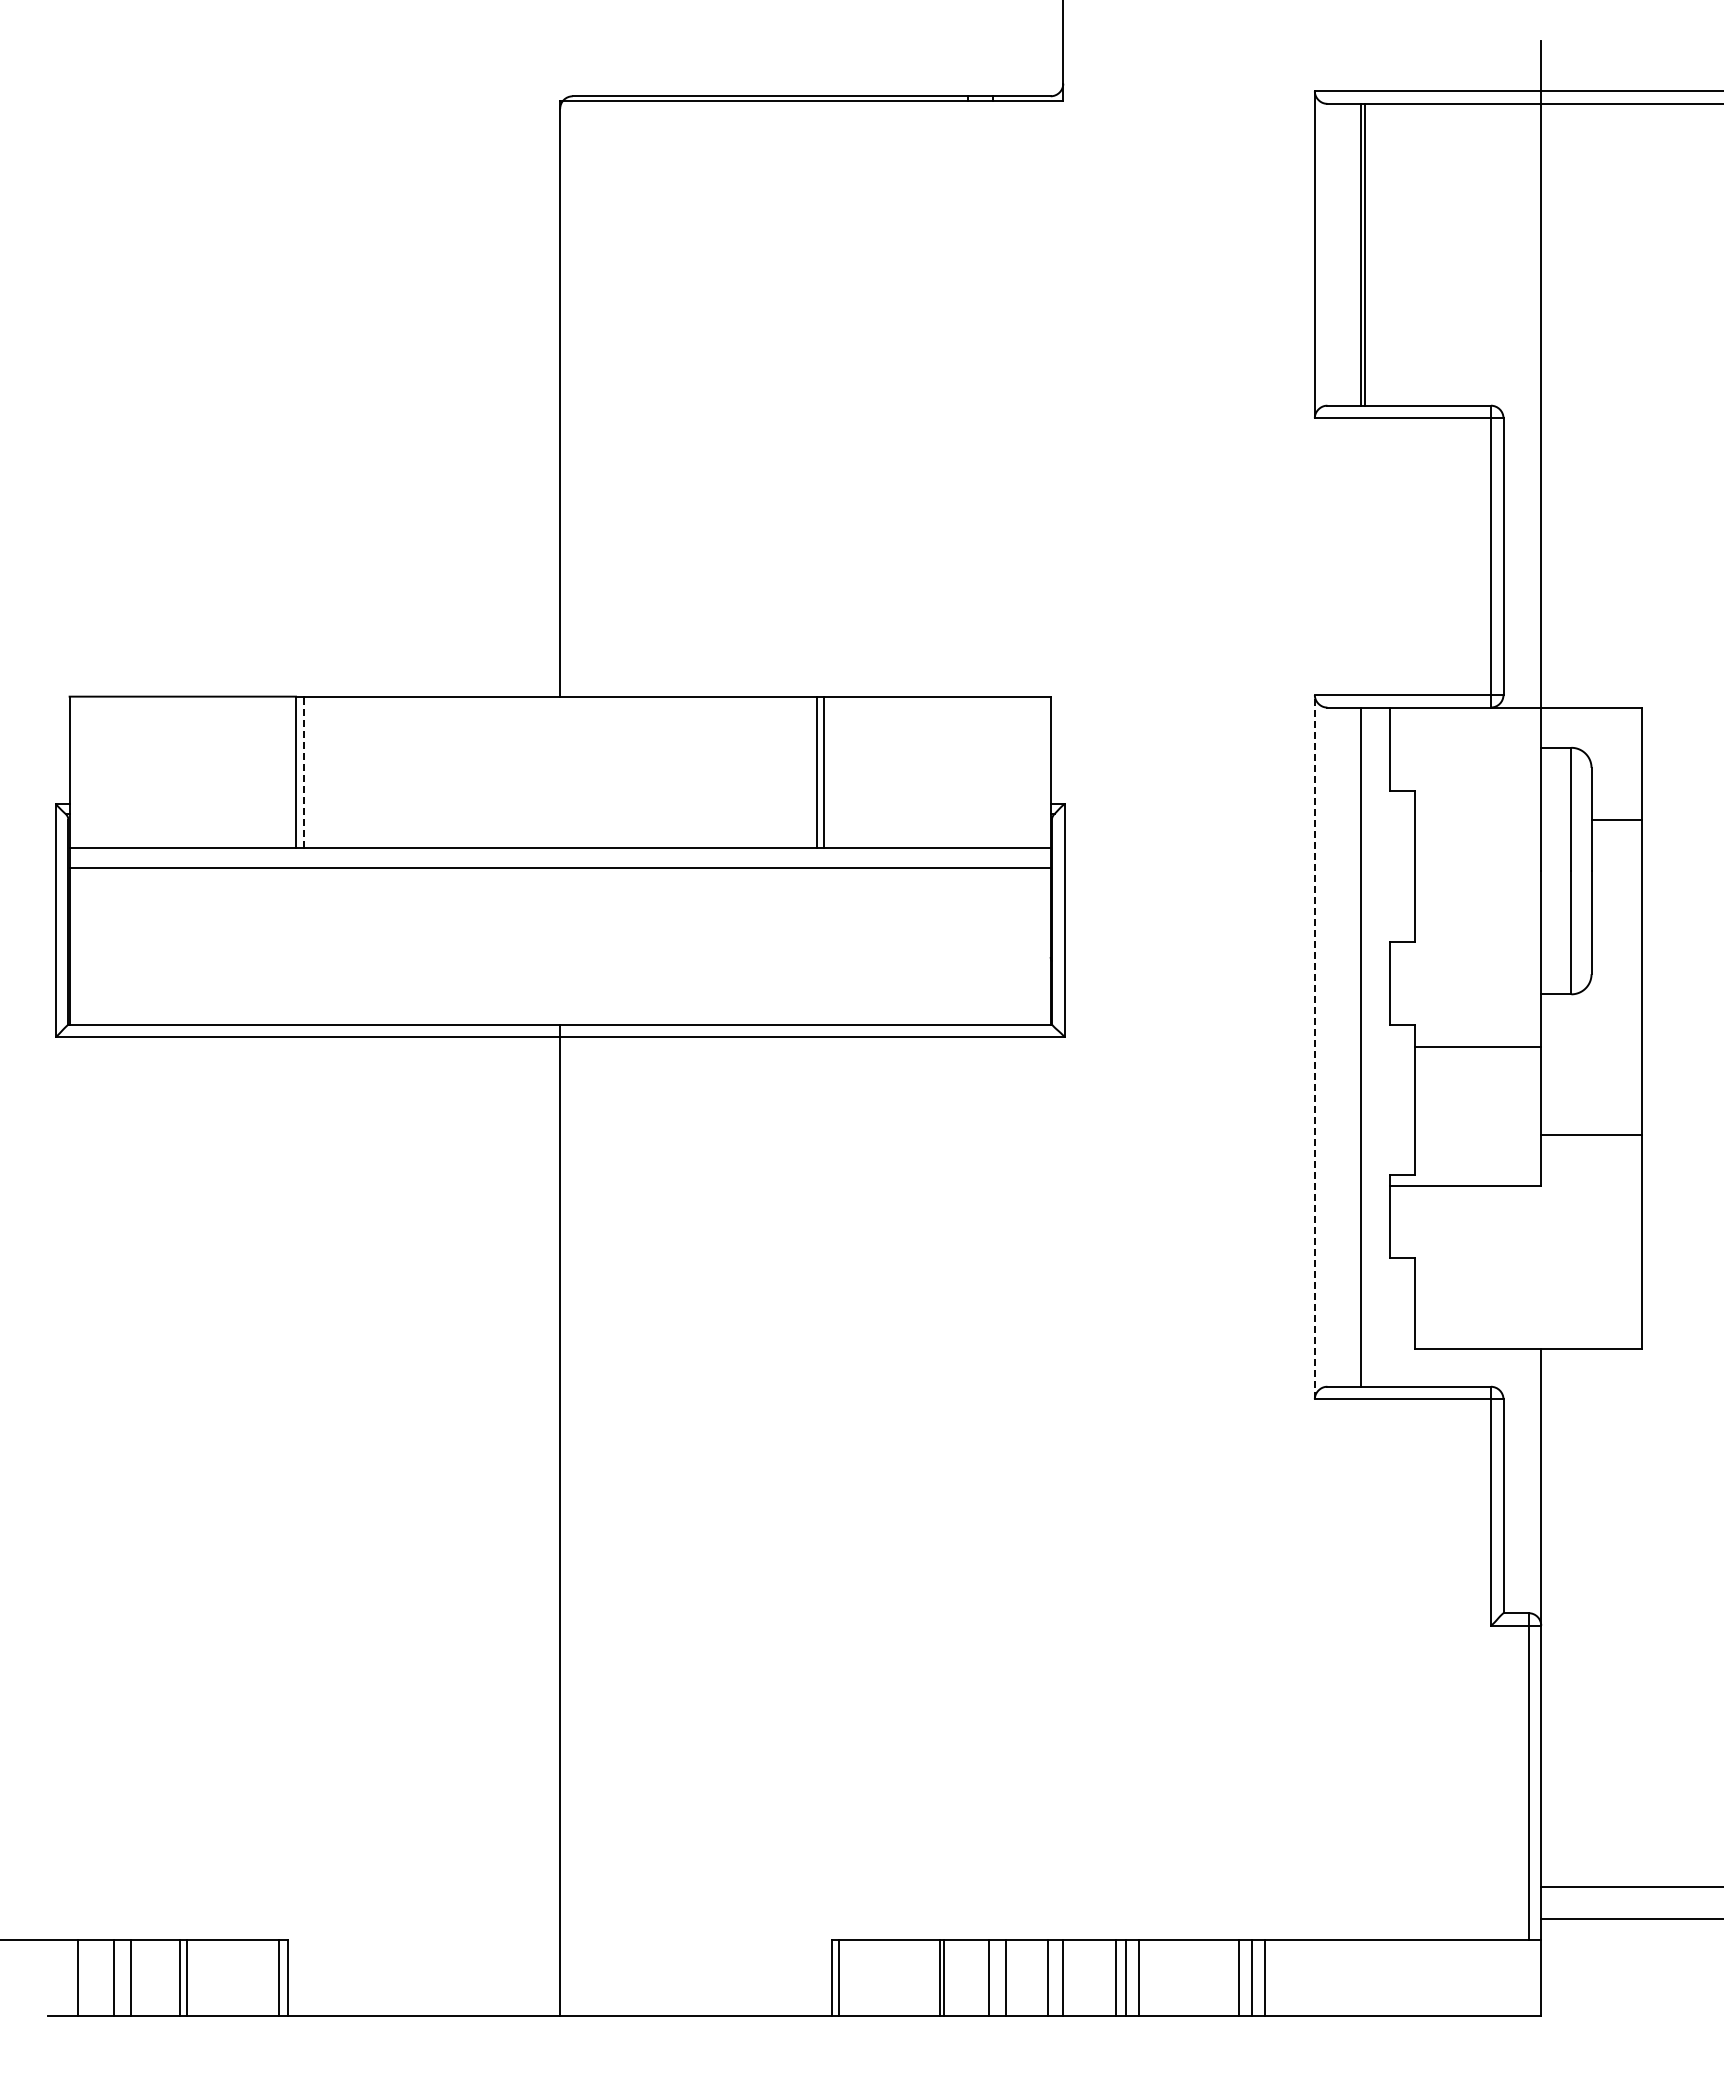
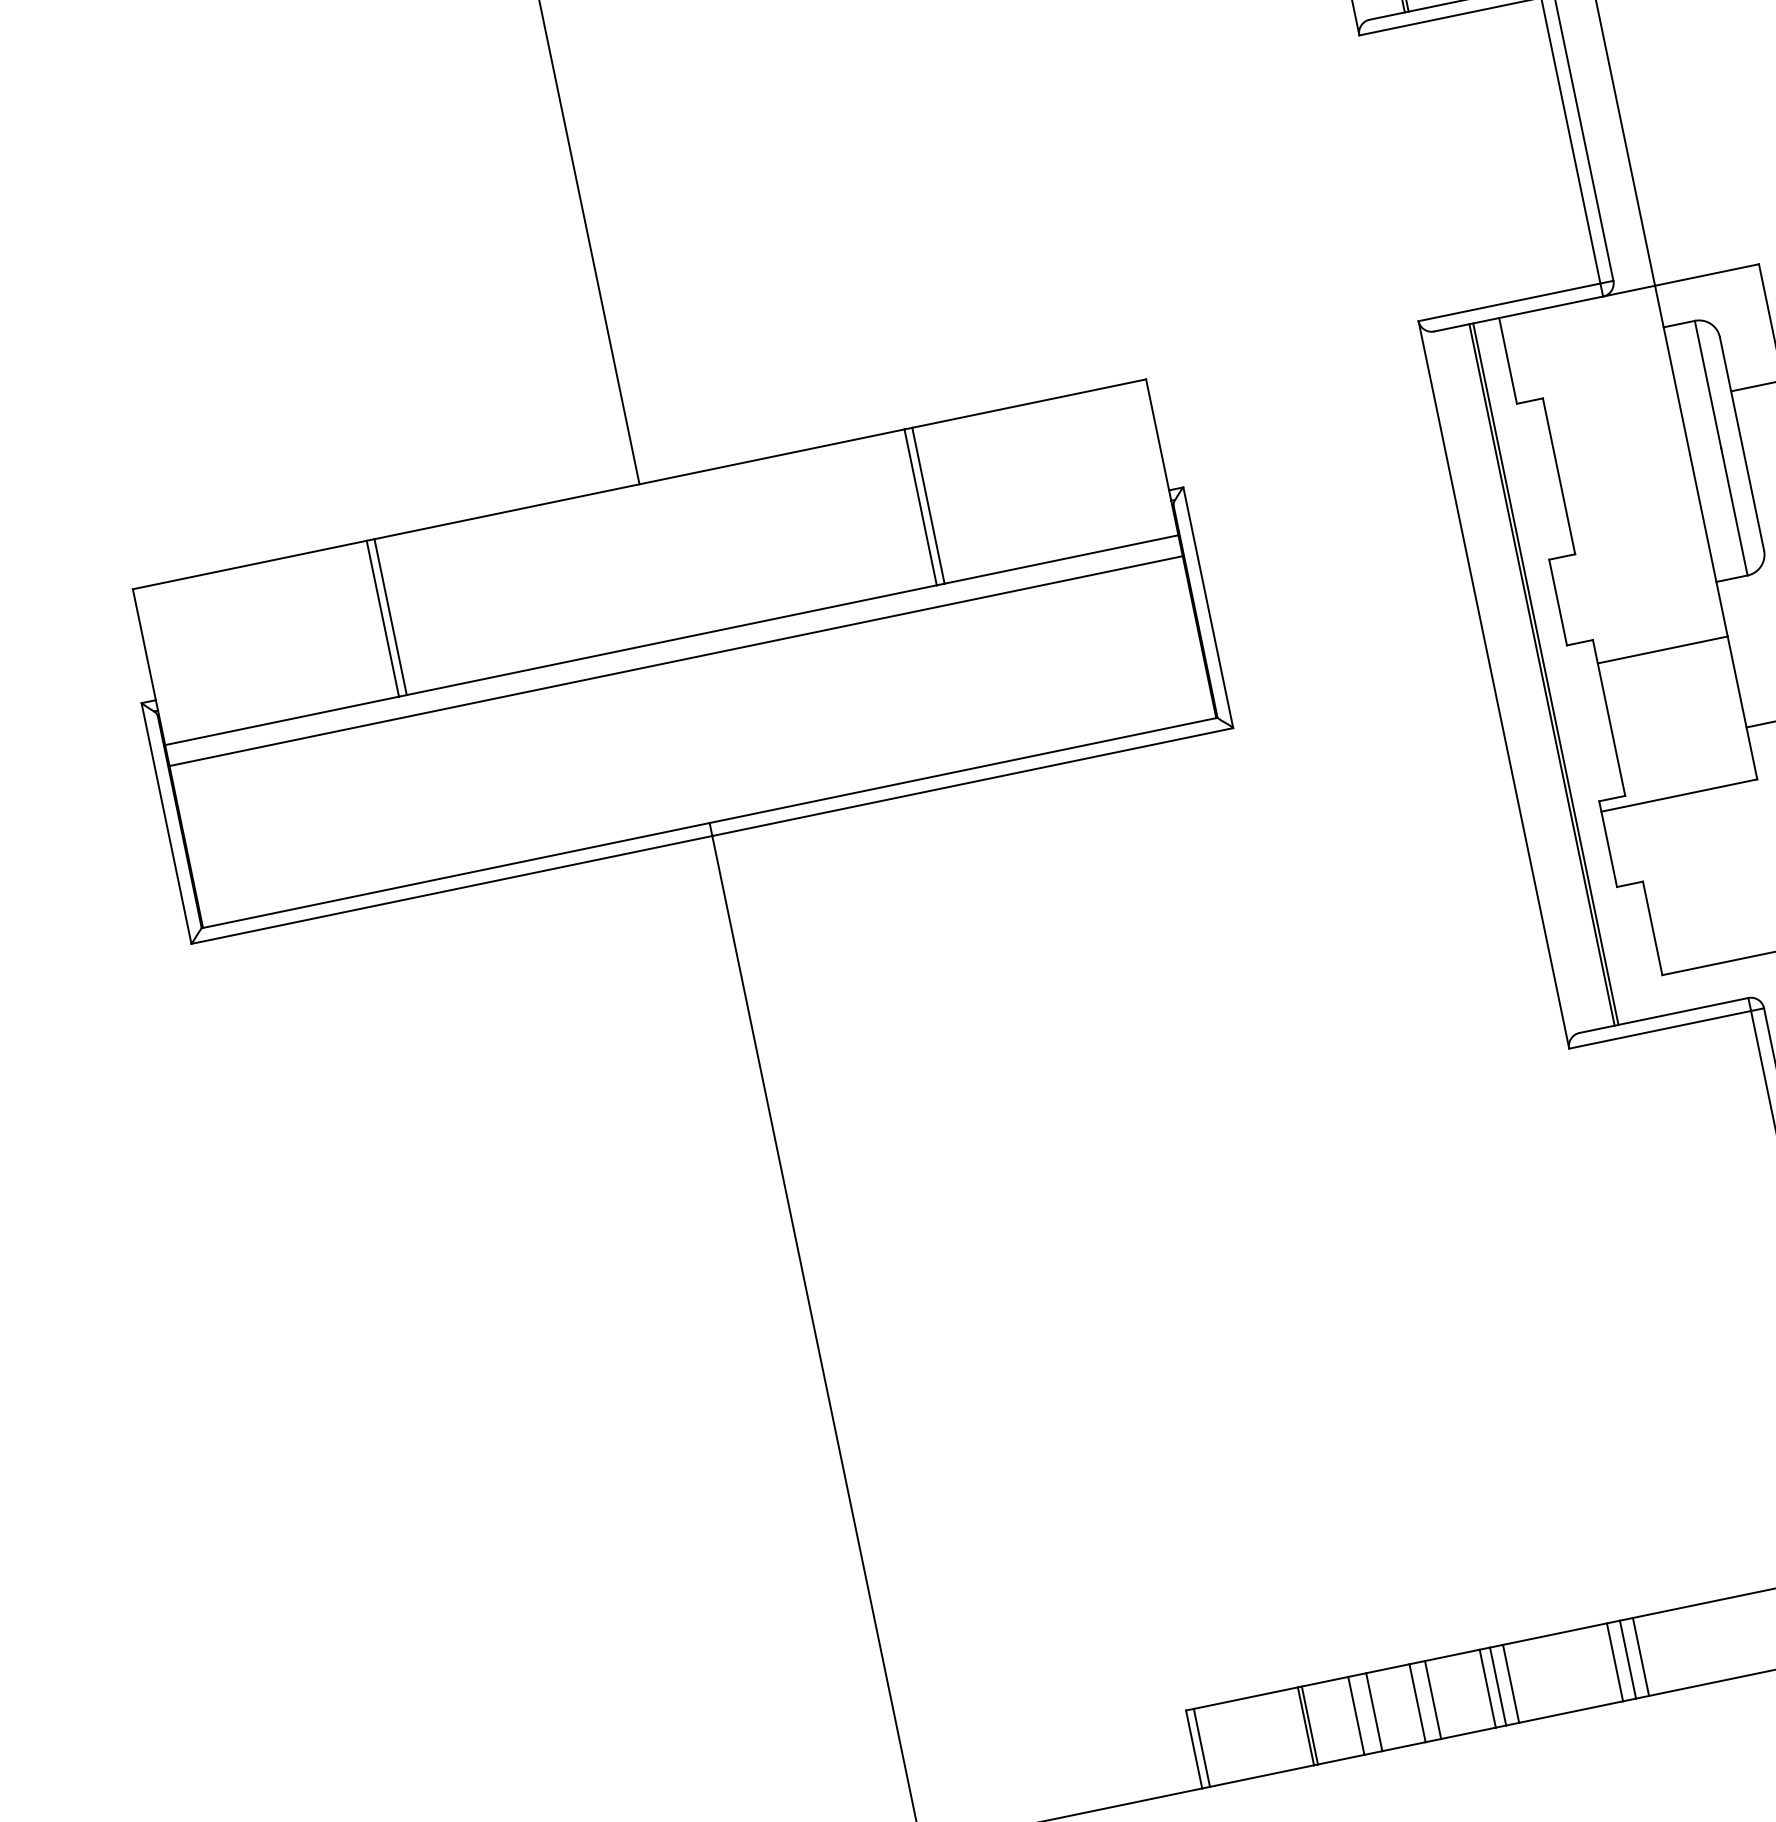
line: (303, 771) -> (390, 616), dashed -> solid
line: (1314, 1046) -> (1493, 684), dashed -> solid
line: (1365, 1046) -> (1546, 673), added

